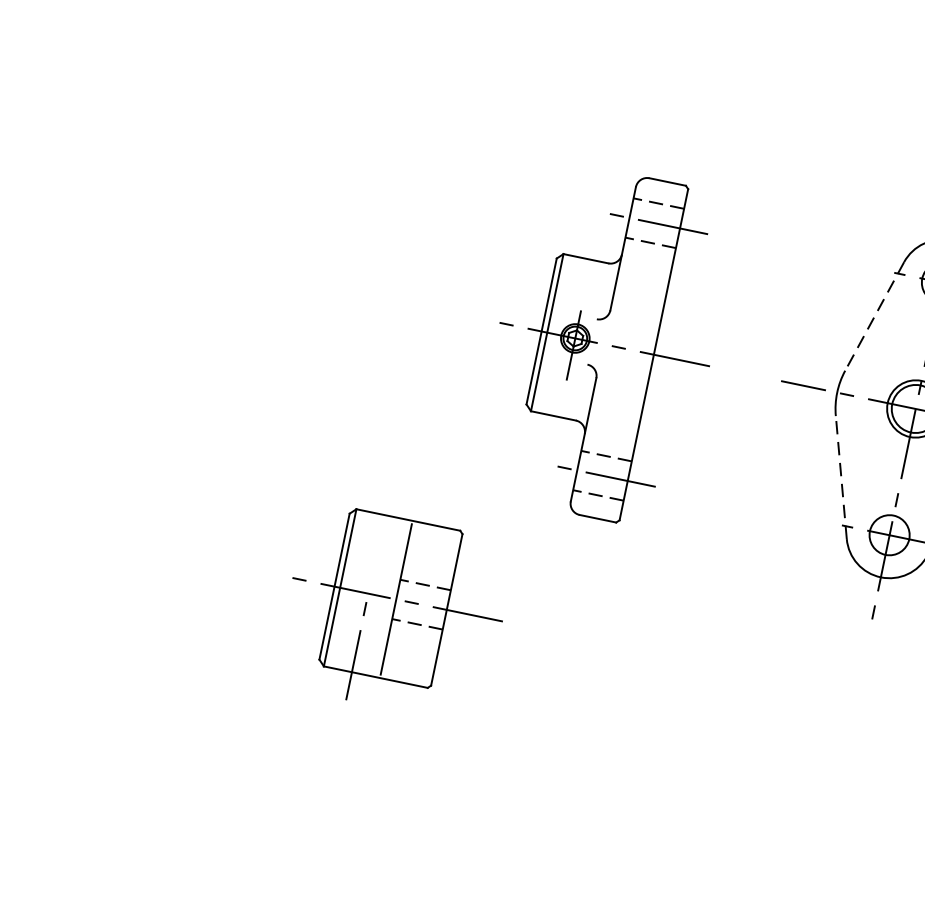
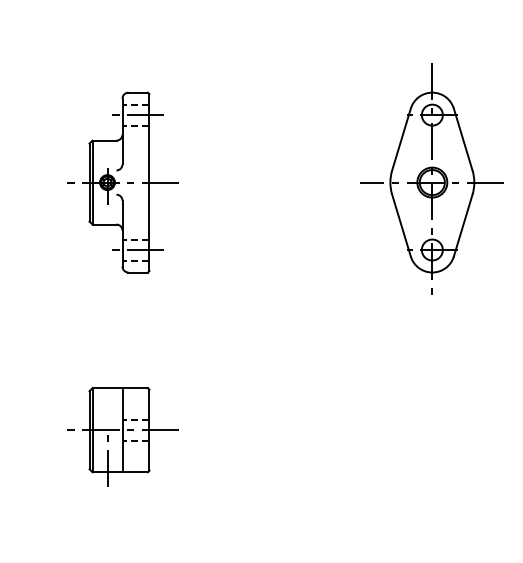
line: (874, 318) -> (401, 140), dashed -> solid
part: (603, 344) -> (122, 182), moved
line: (841, 477) -> (401, 225), dashed -> solid
part: (393, 611) -> (122, 436), moved

